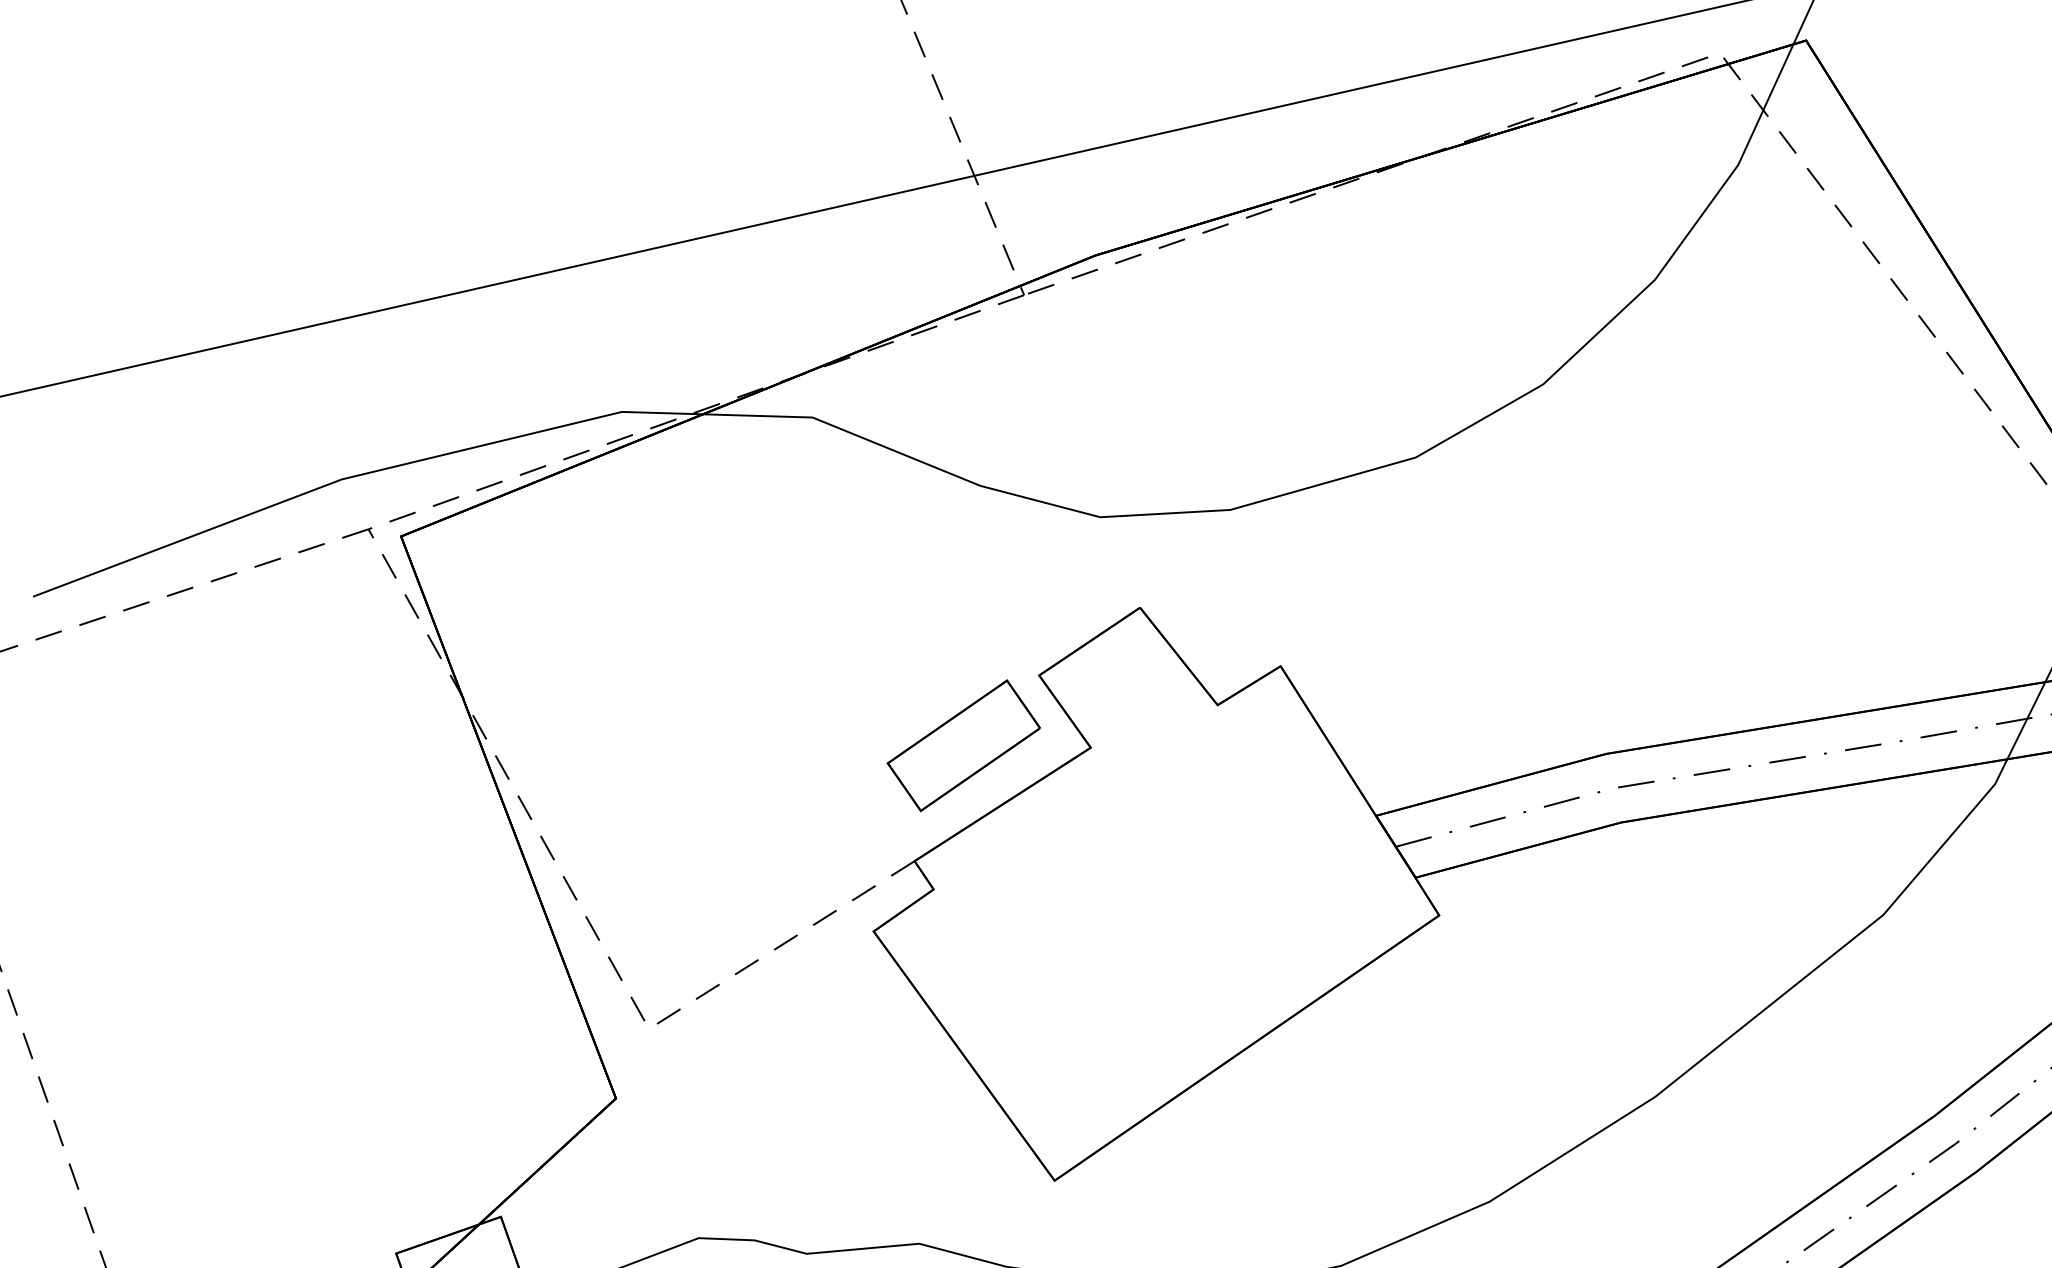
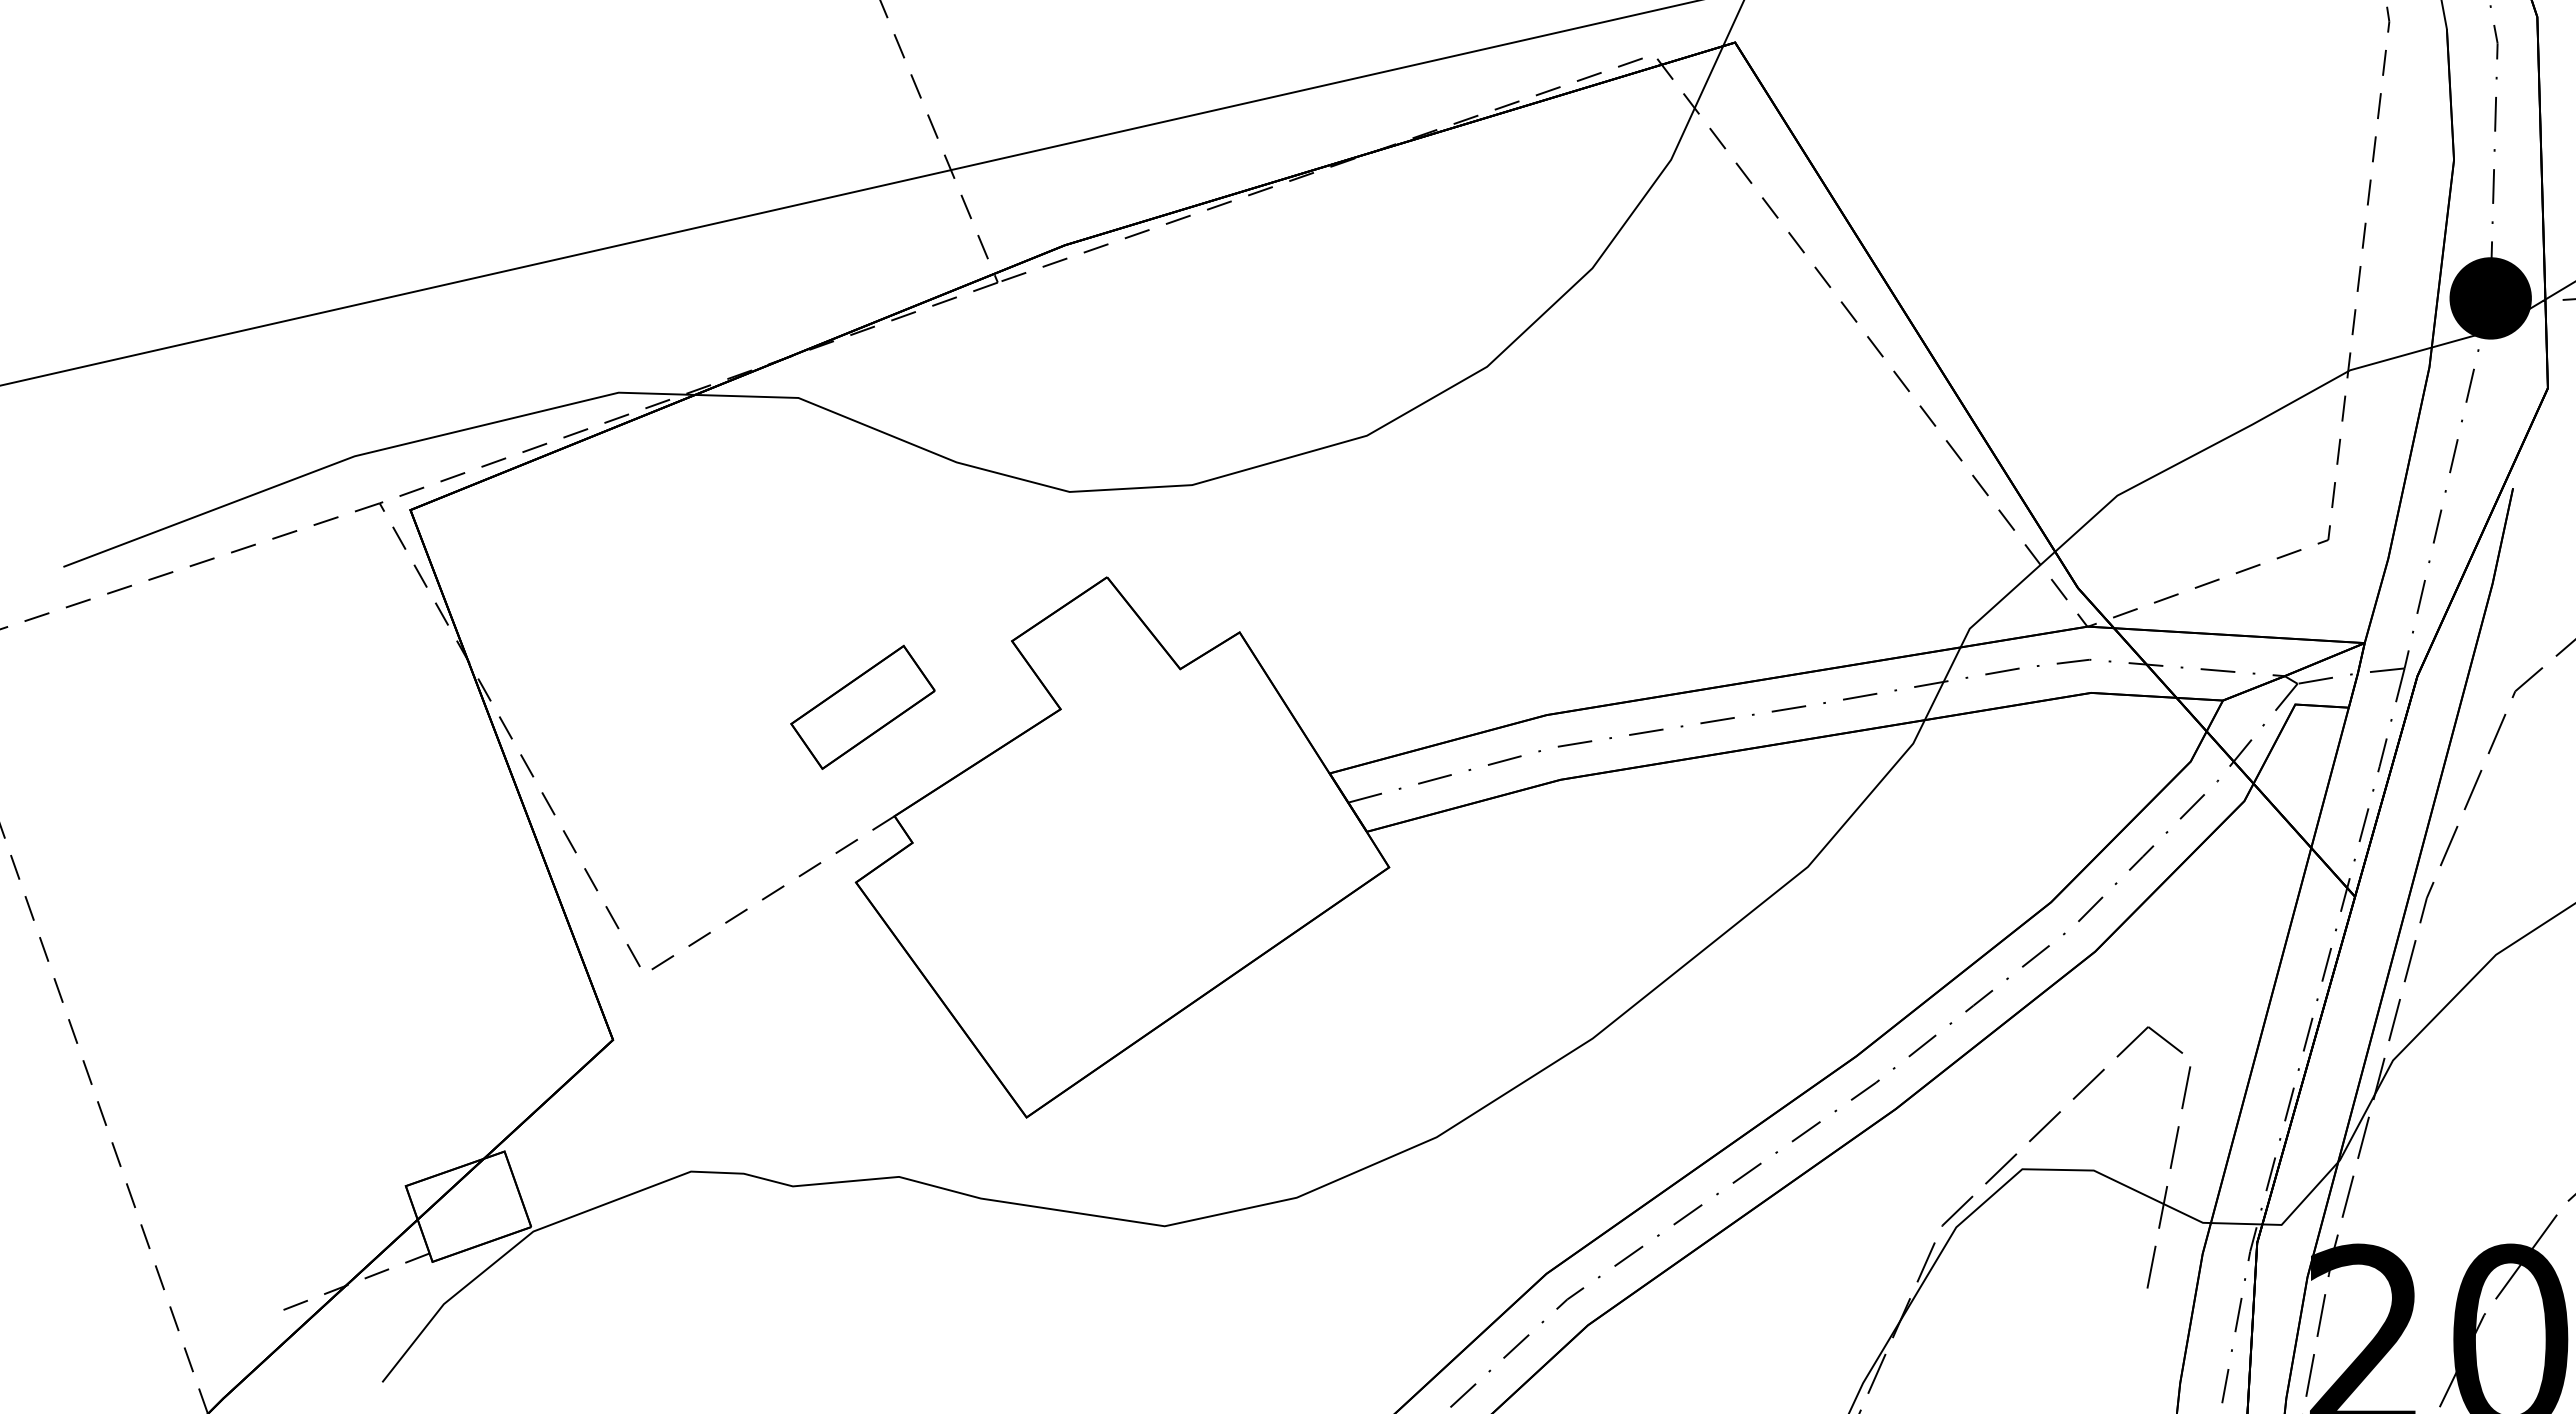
part: (963, 744) -> (862, 706), moved

